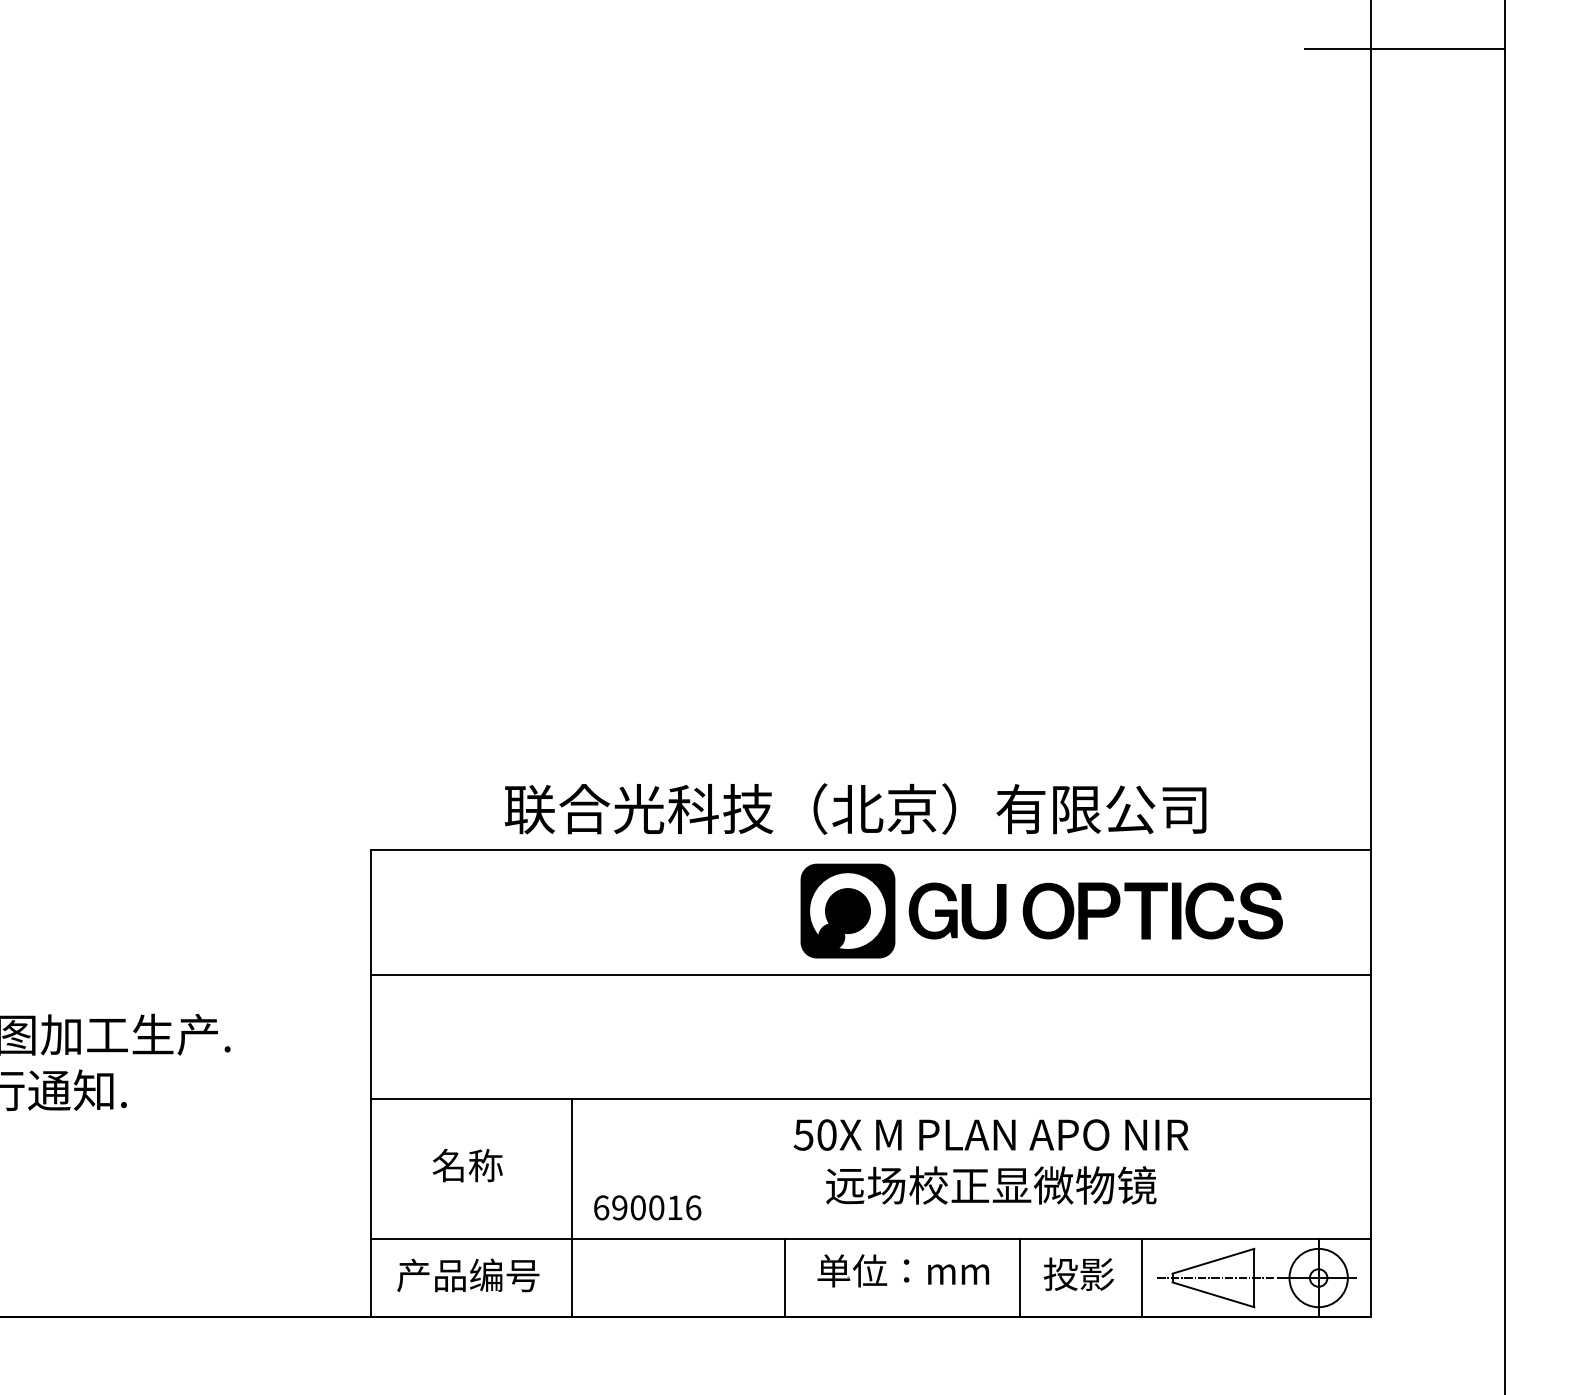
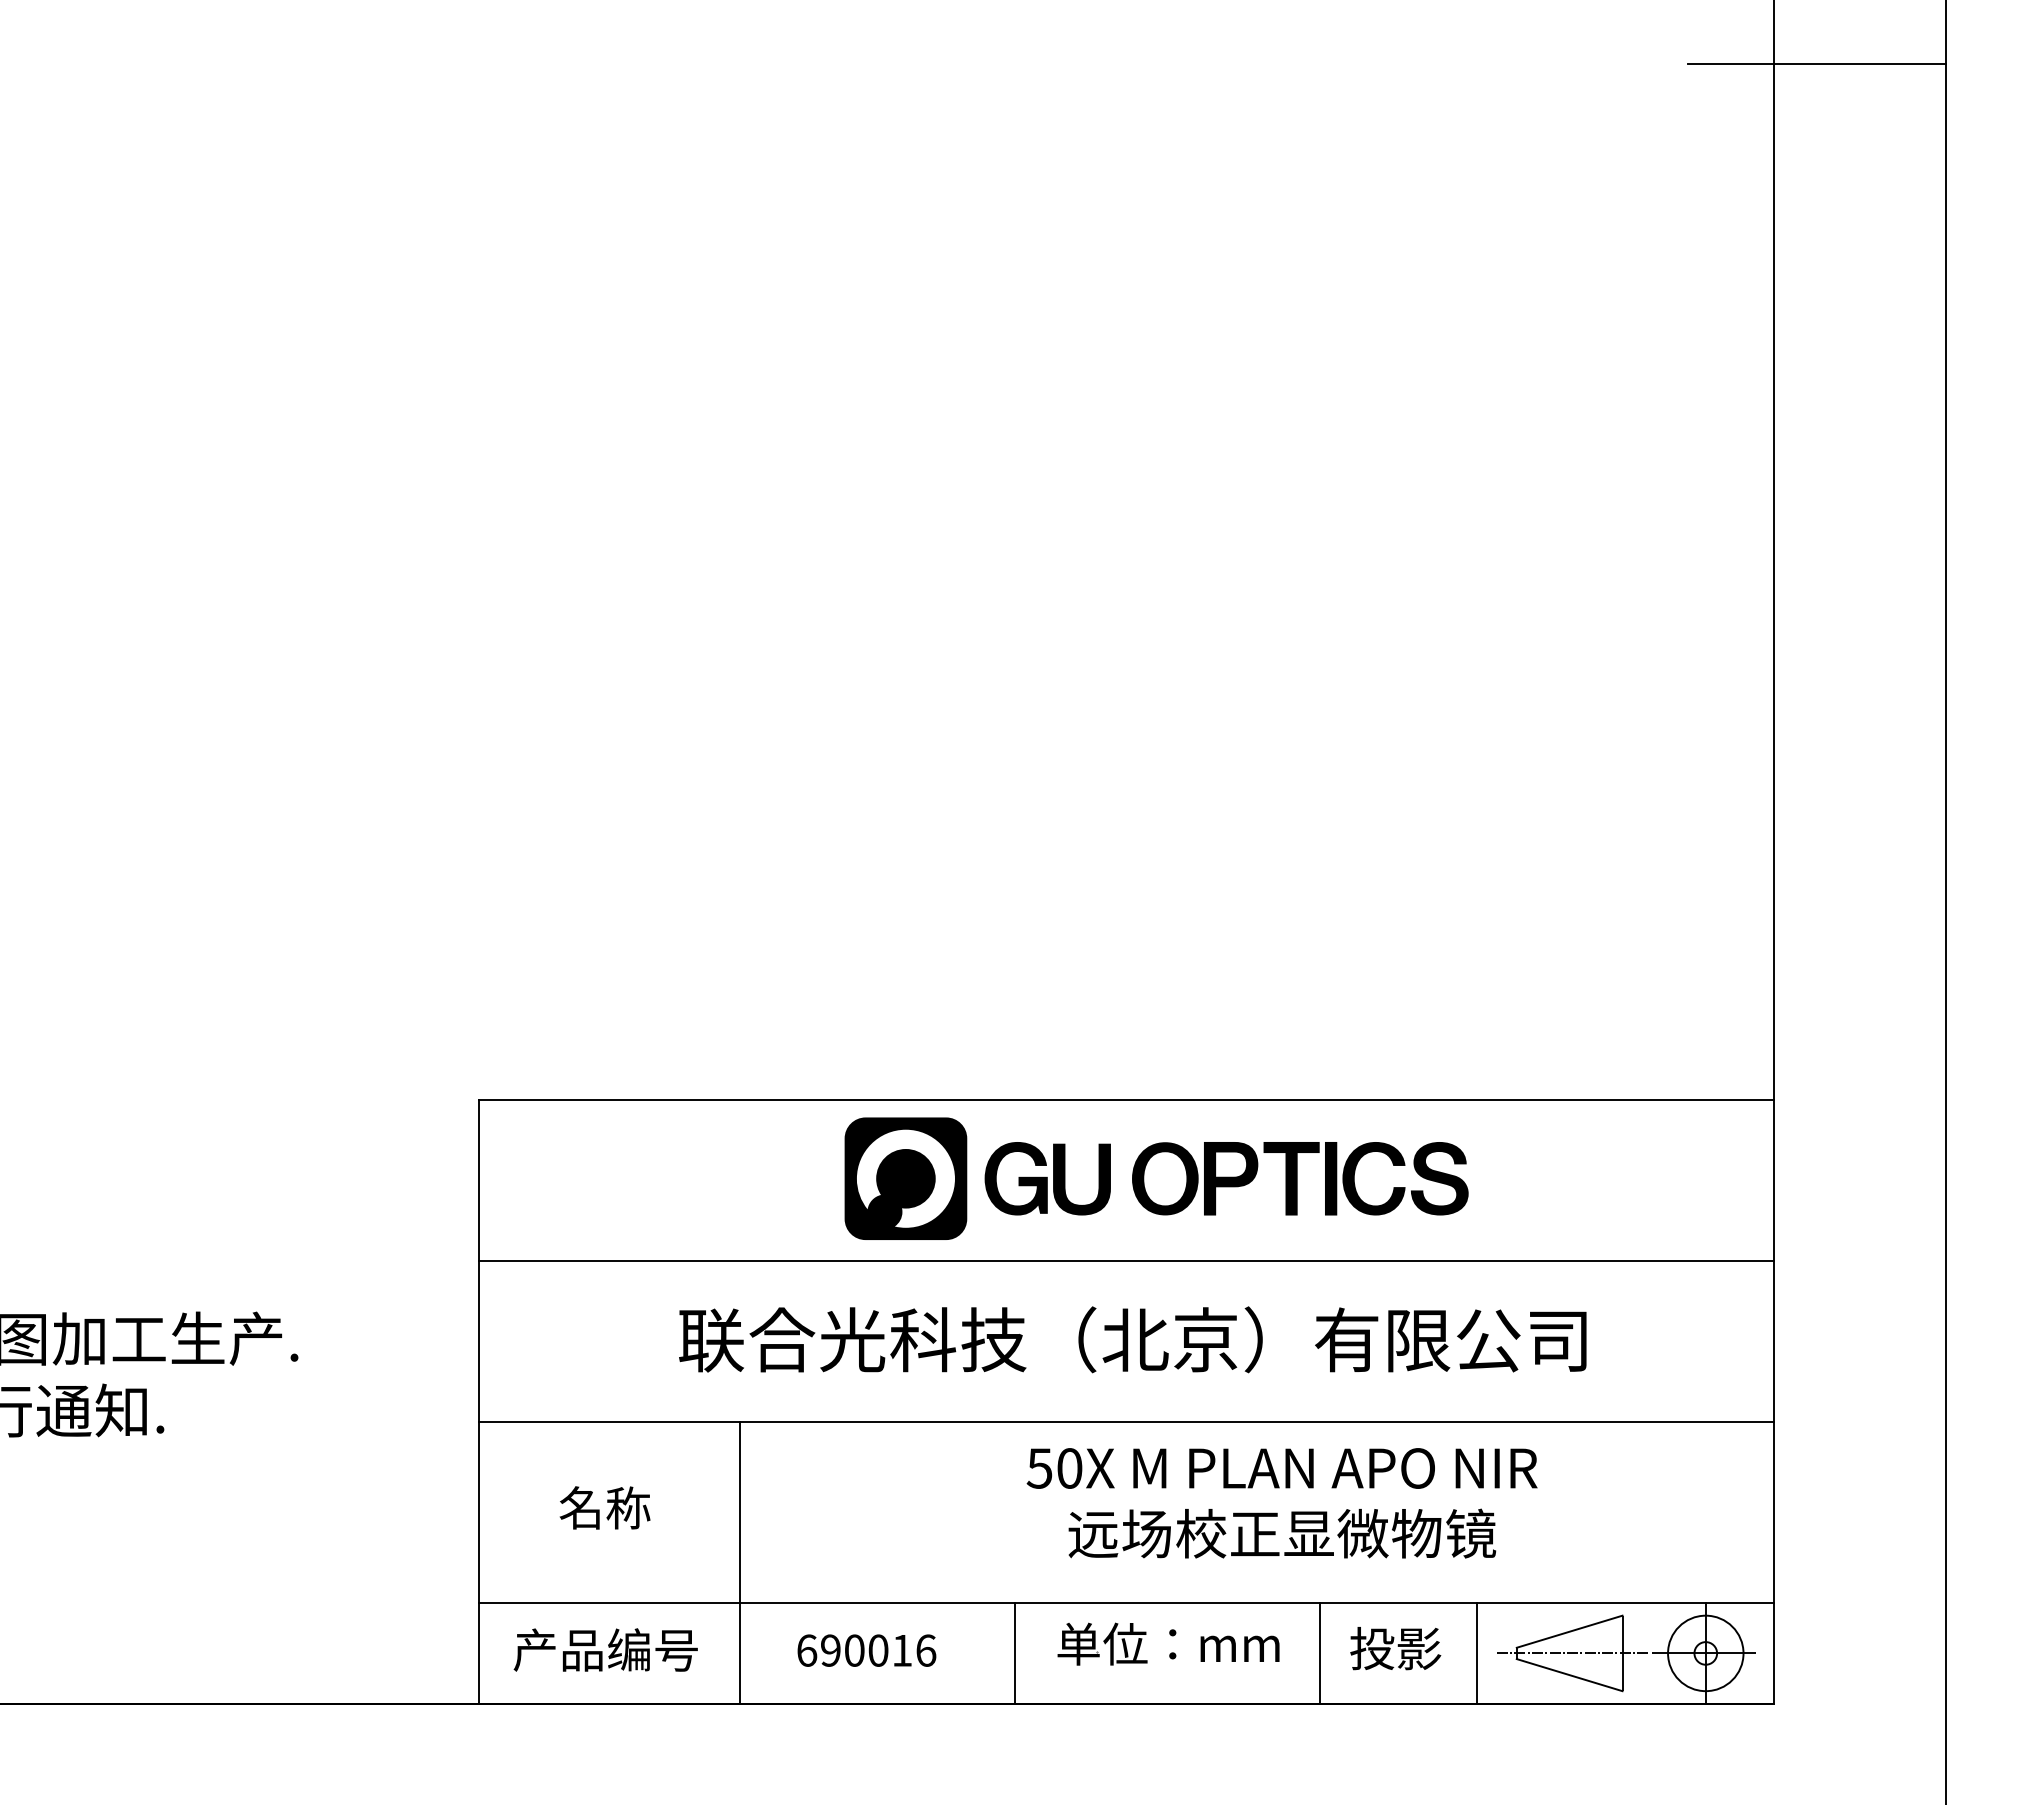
text: (855, 808) -> (1132, 1339), moved
part: (1041, 910) -> (1156, 1178), moved
text: (647, 1207) -> (866, 1650), moved

